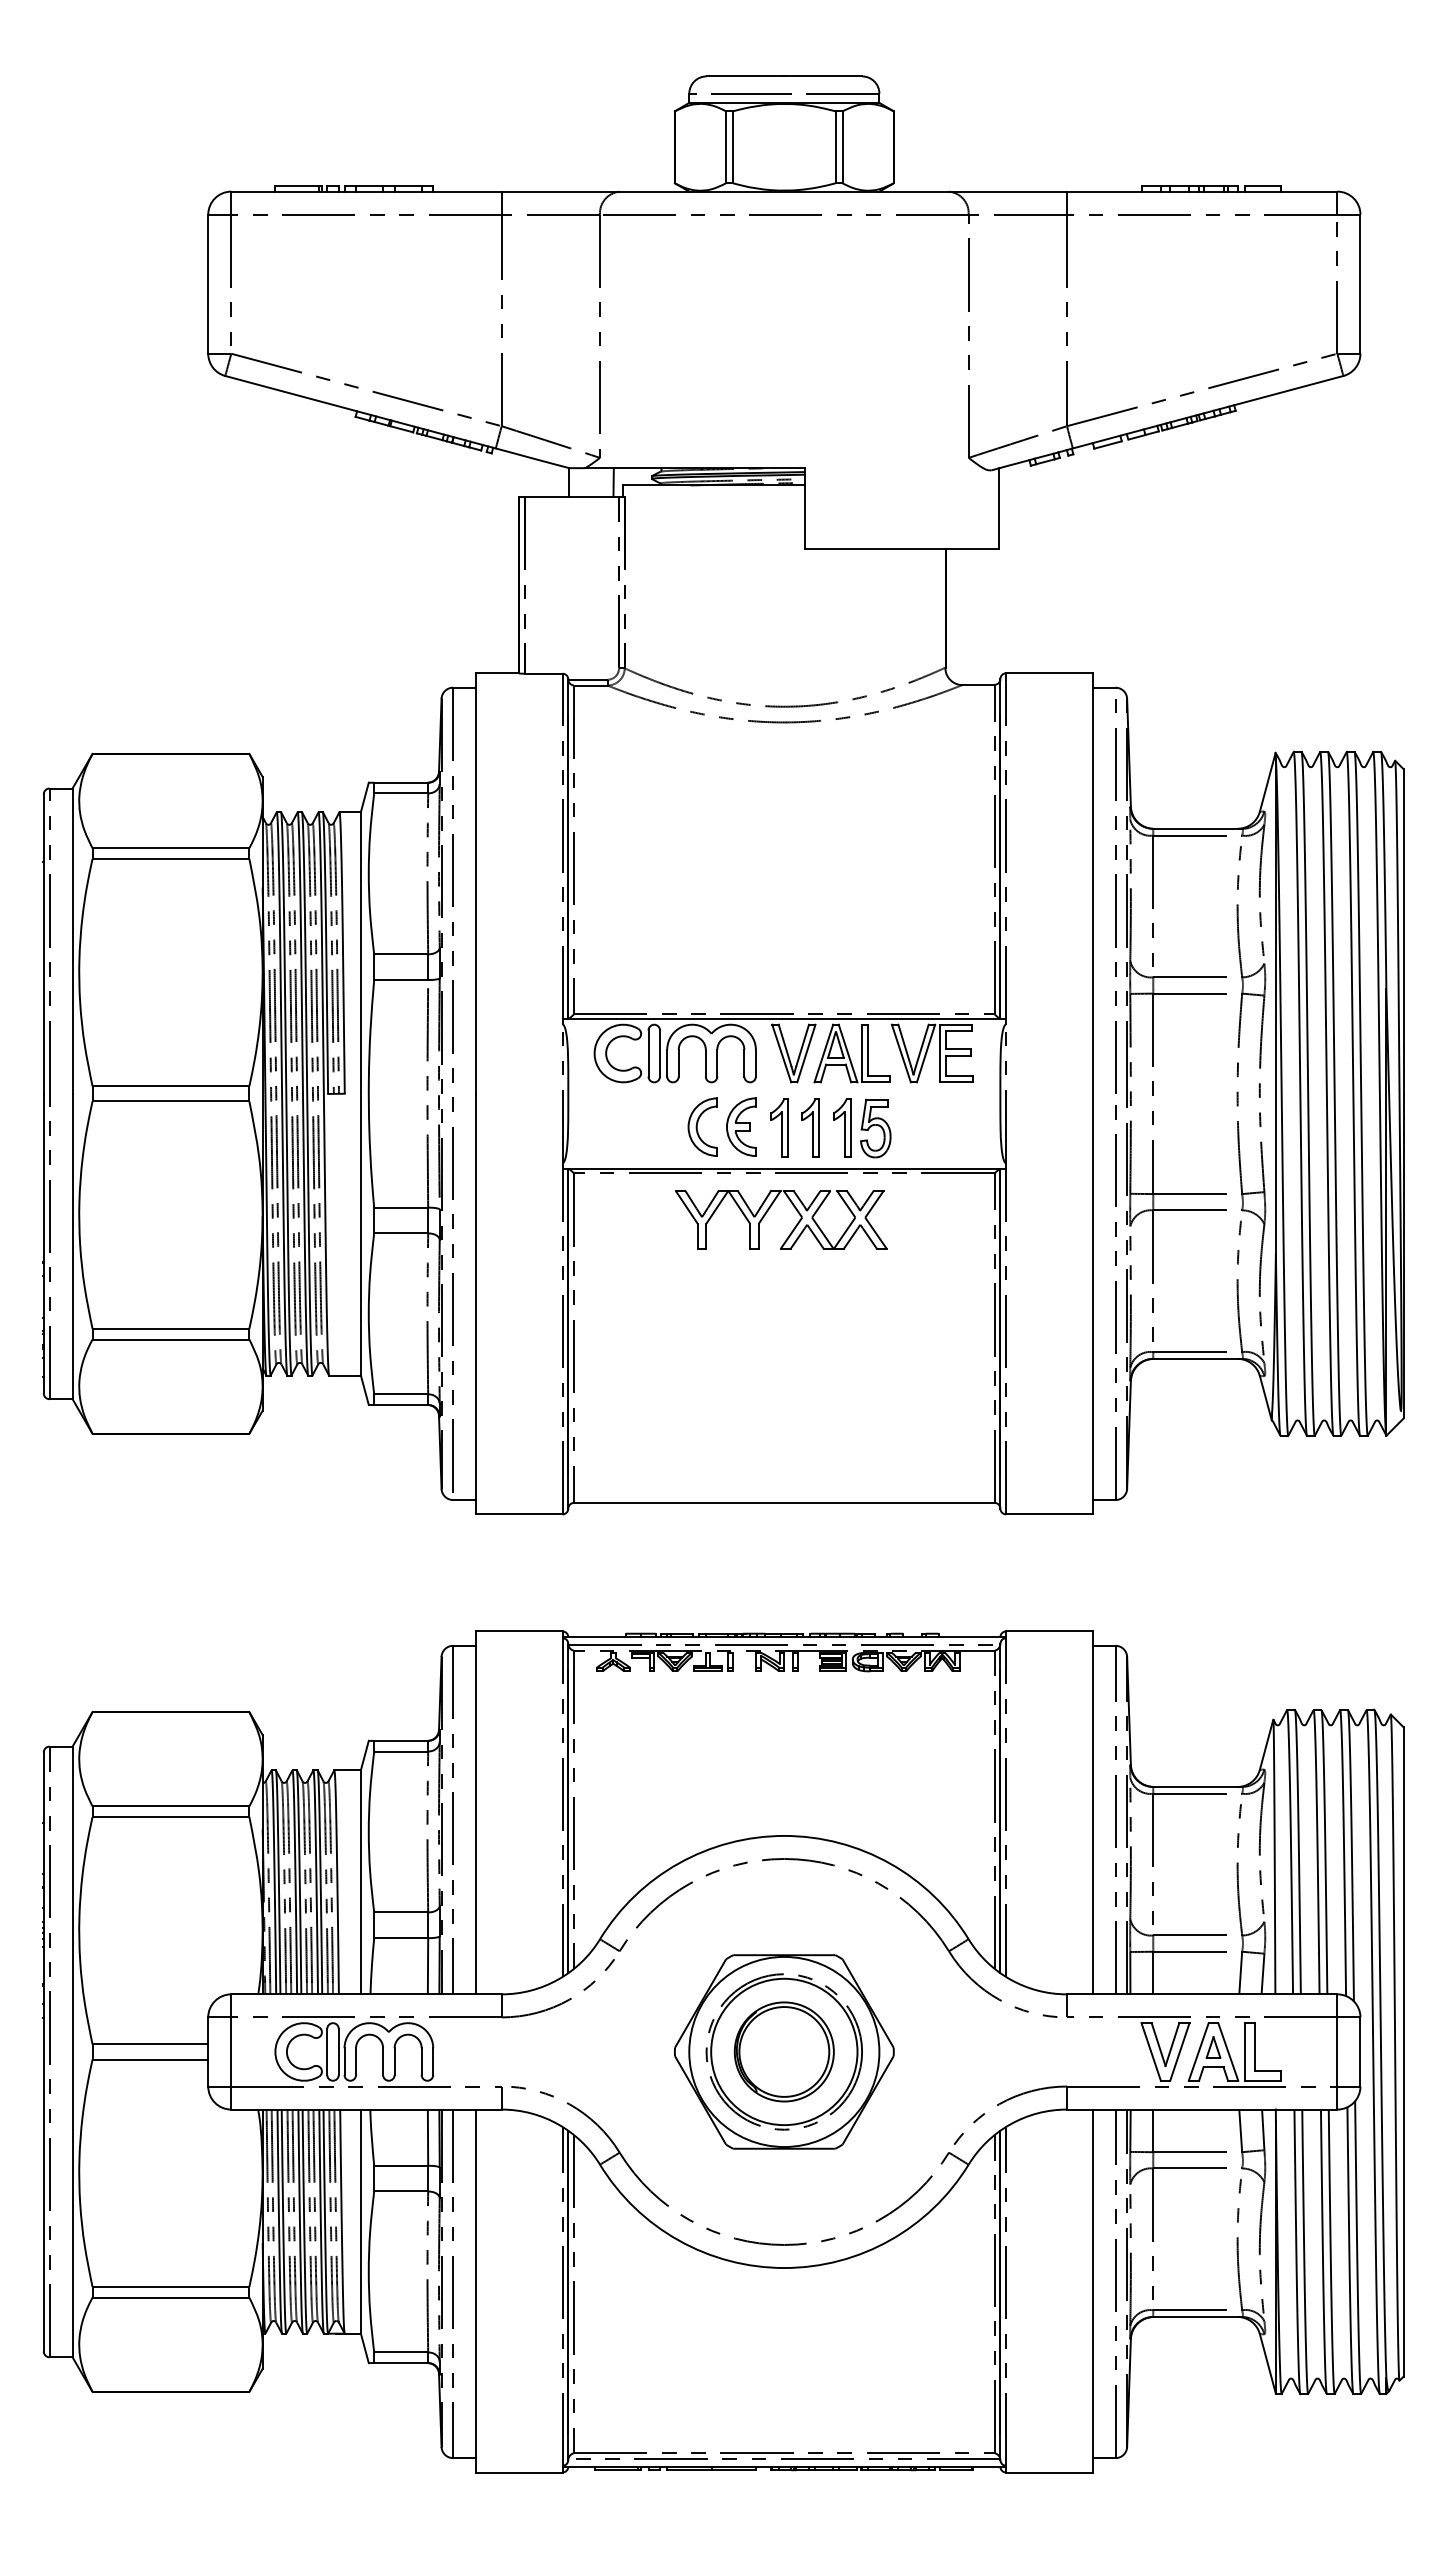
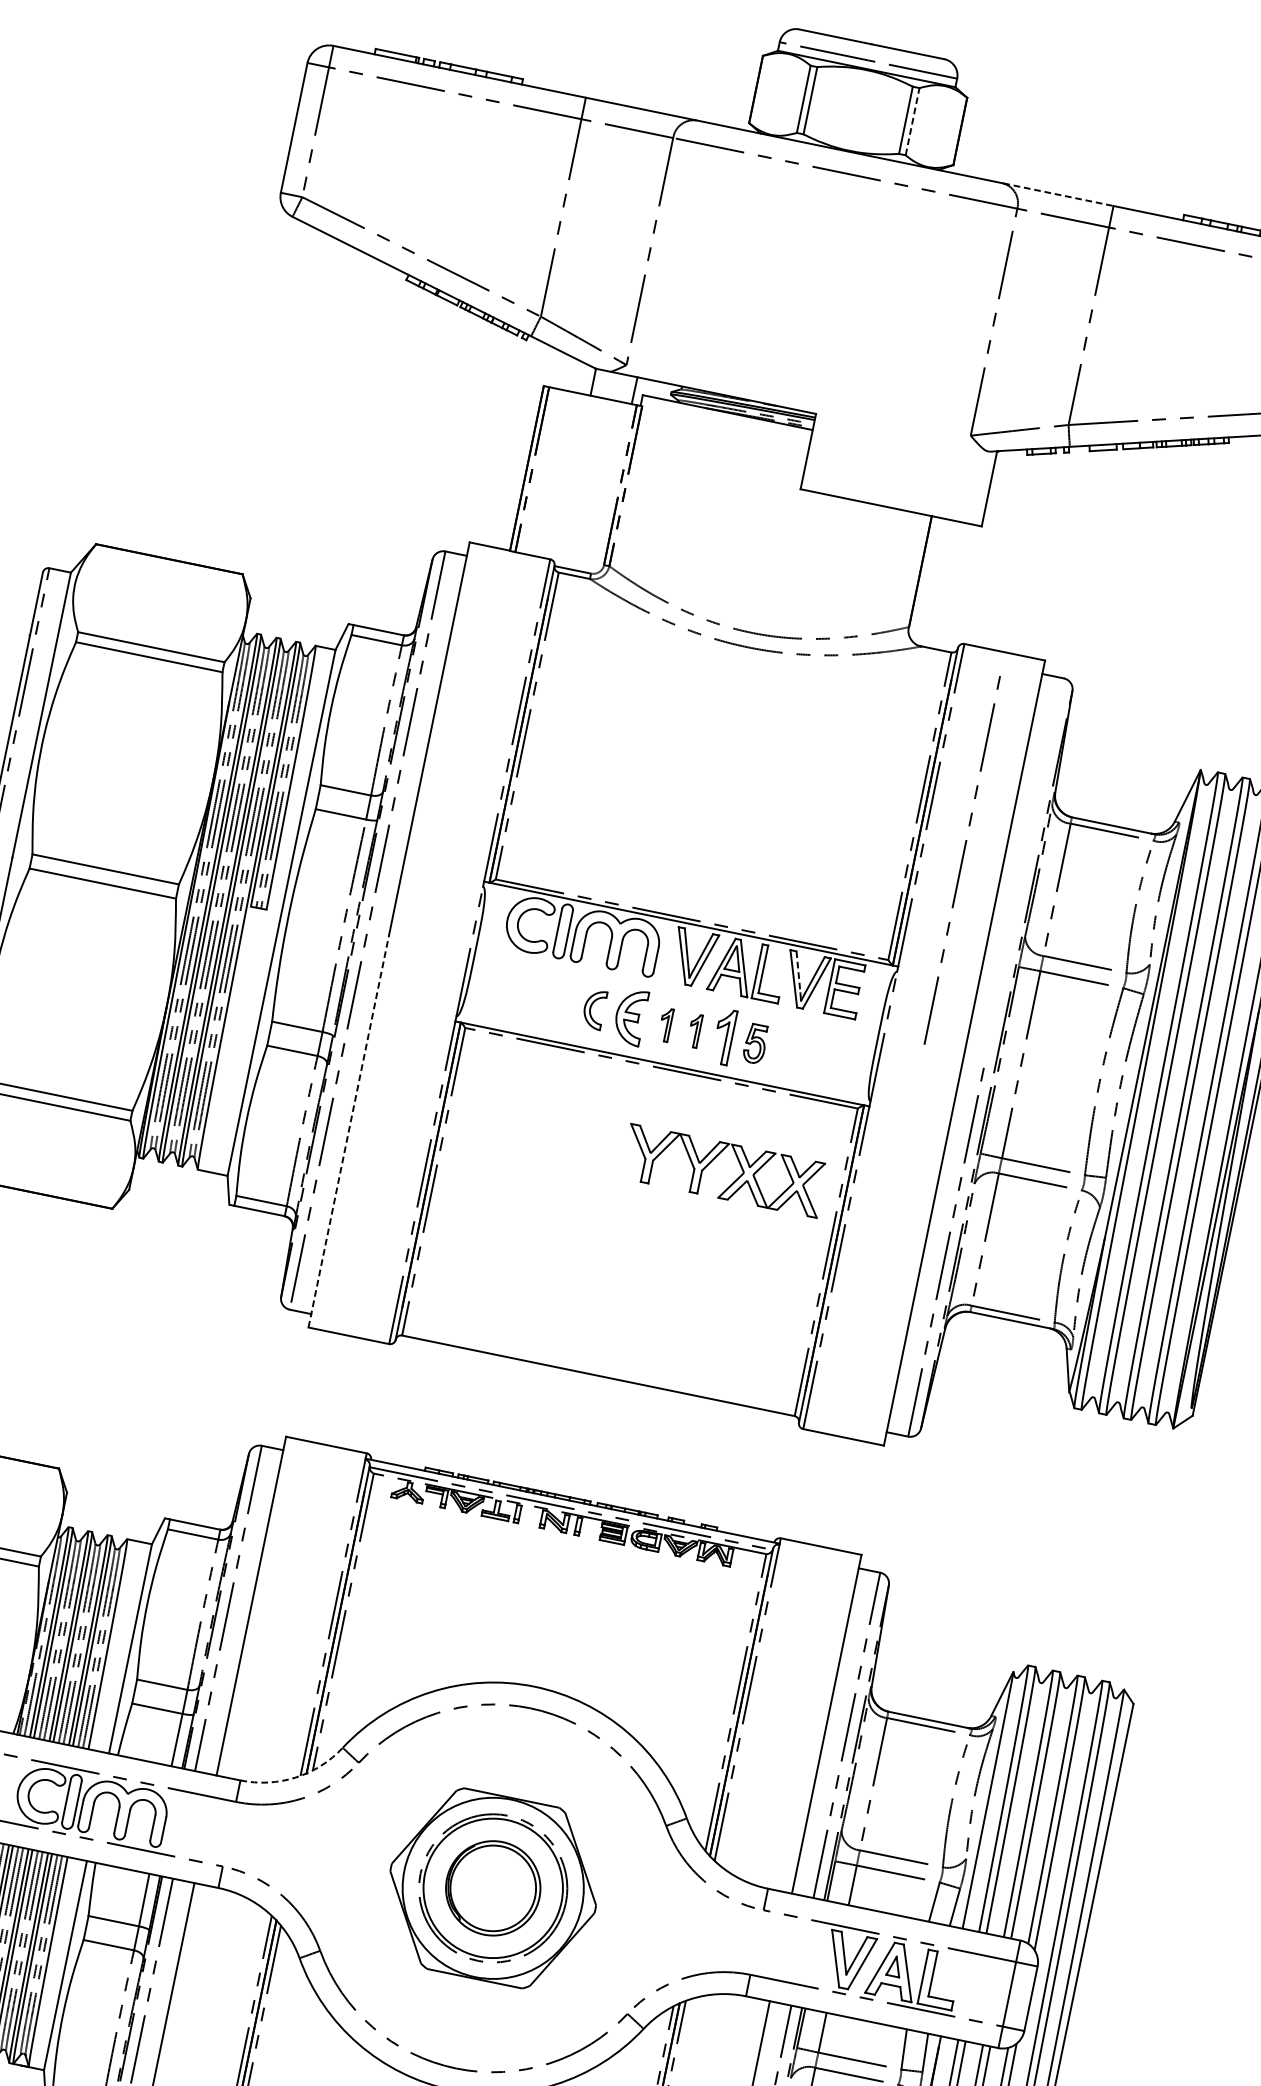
line: (842, 146) -> (912, 120), solid -> dashed
line: (1008, 191) -> (1058, 194), solid -> dashed
line: (1115, 896) -> (962, 860), moved
line: (904, 1045) -> (798, 971), solid -> dashed
part: (702, 1126) -> (594, 1008), size x0.7
part: (779, 1127) -> (665, 1024), size x0.6
part: (810, 1127) -> (694, 1030), size x0.6
part: (875, 1128) -> (755, 1043), size x0.7
part: (792, 1229) -> (732, 1182), moved
line: (476, 1303) -> (349, 1130), solid -> dashed
arc: (558, 1979) -> (296, 1777), solid -> dashed

